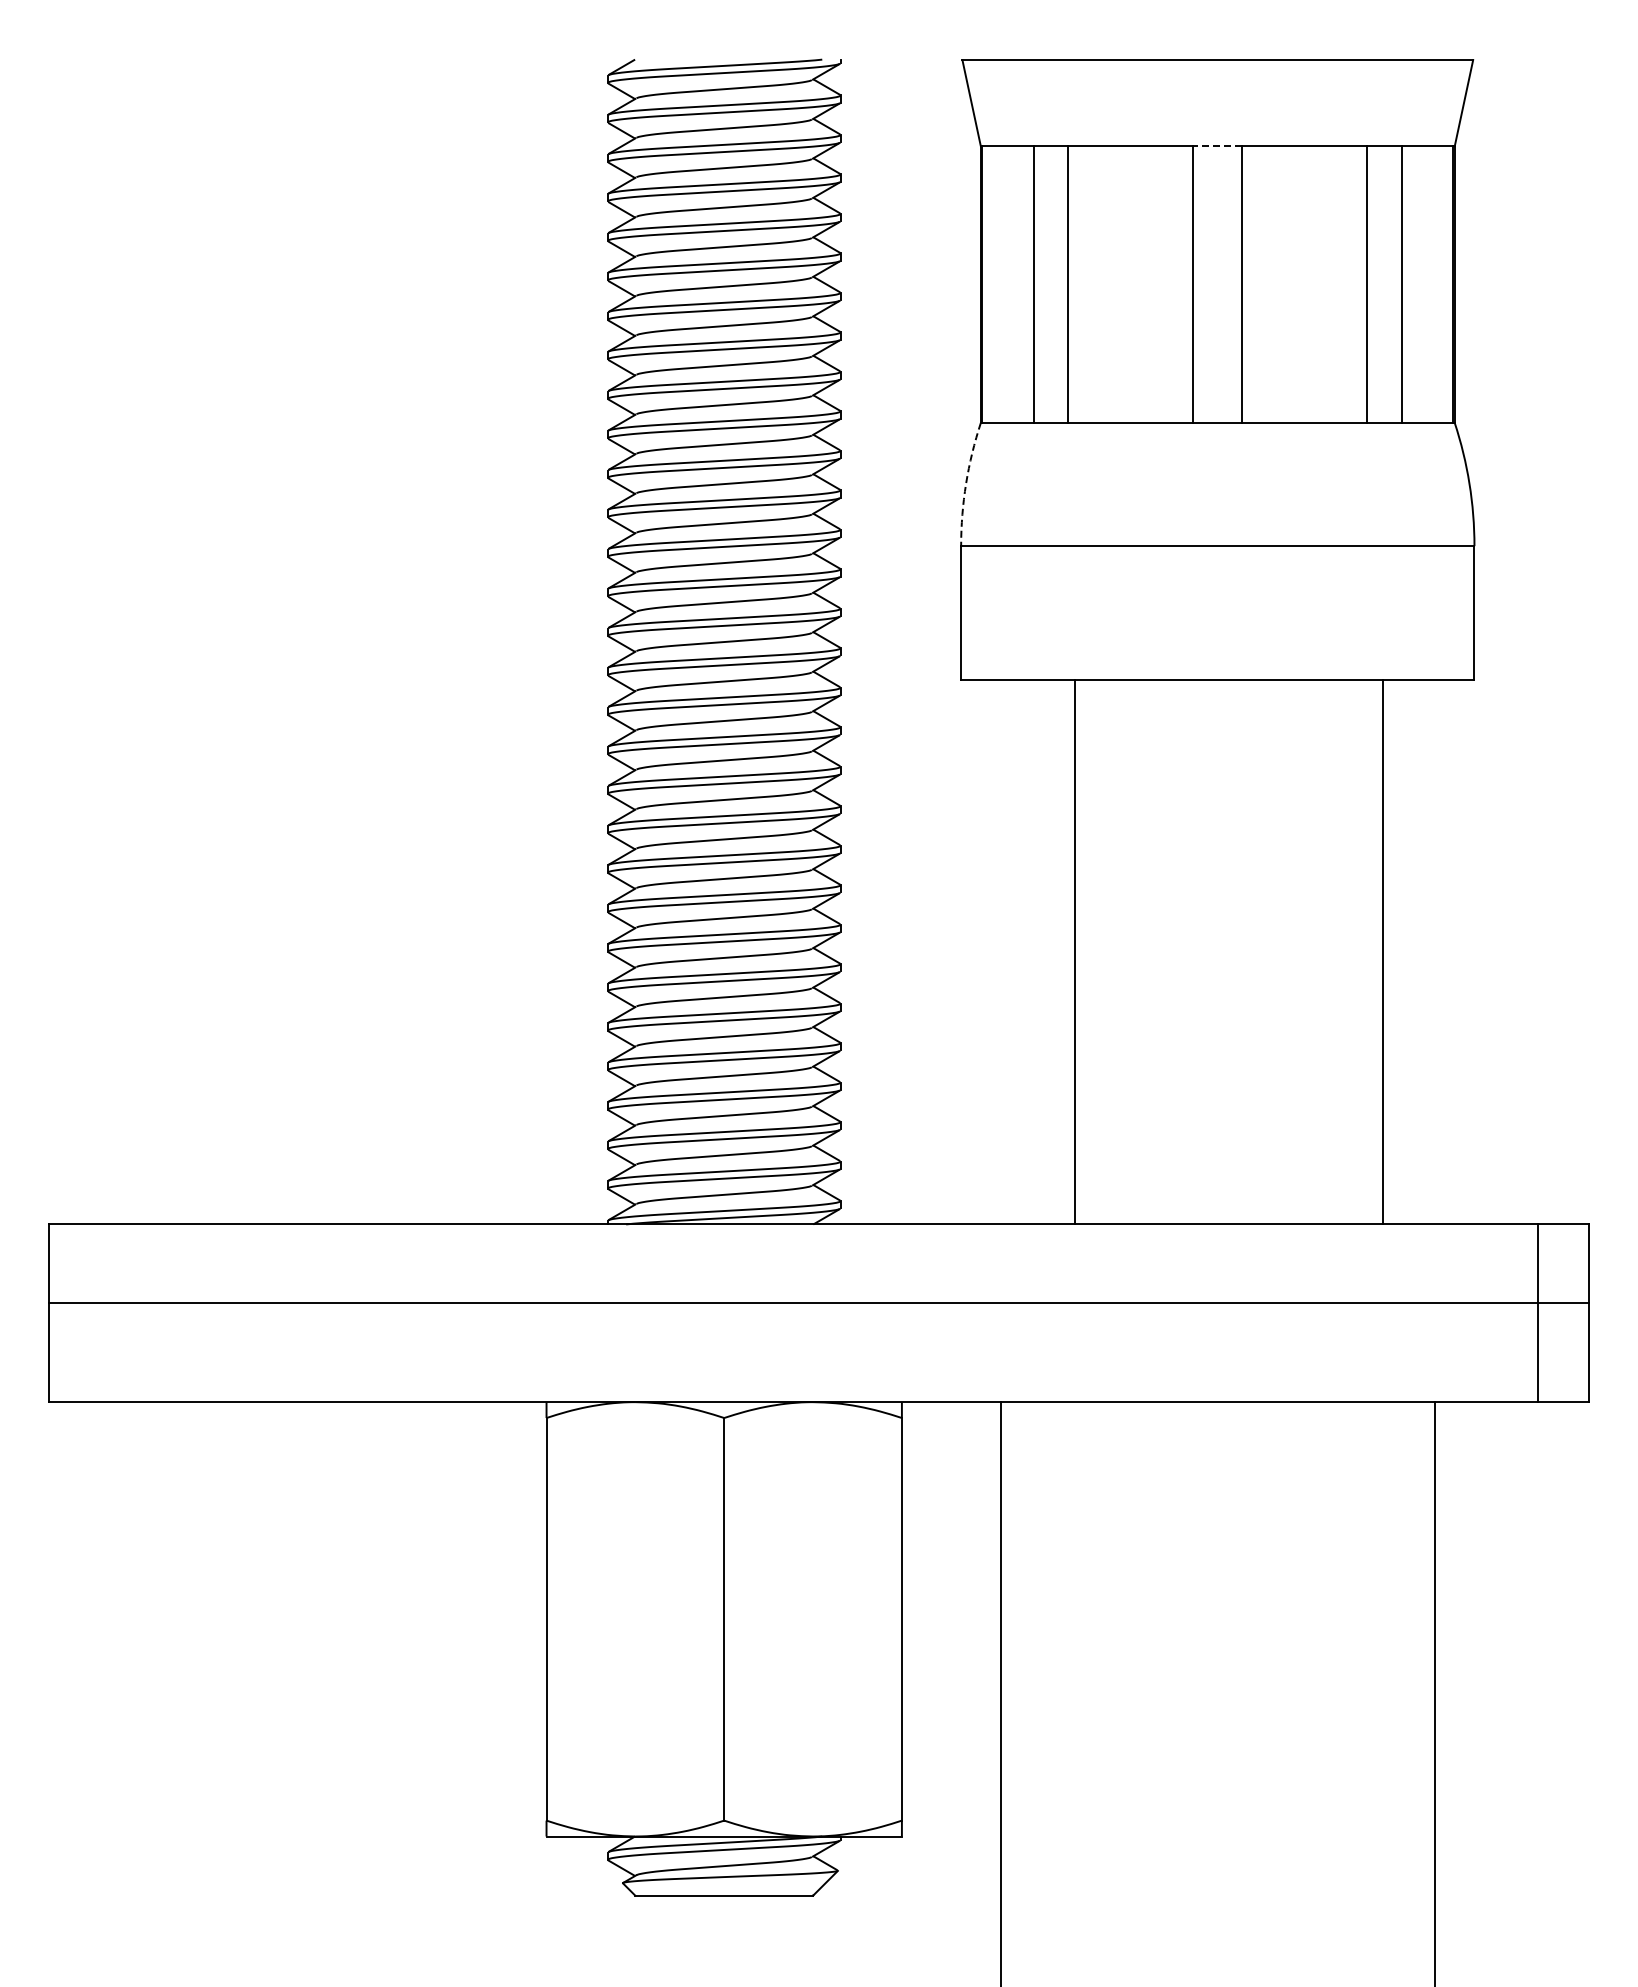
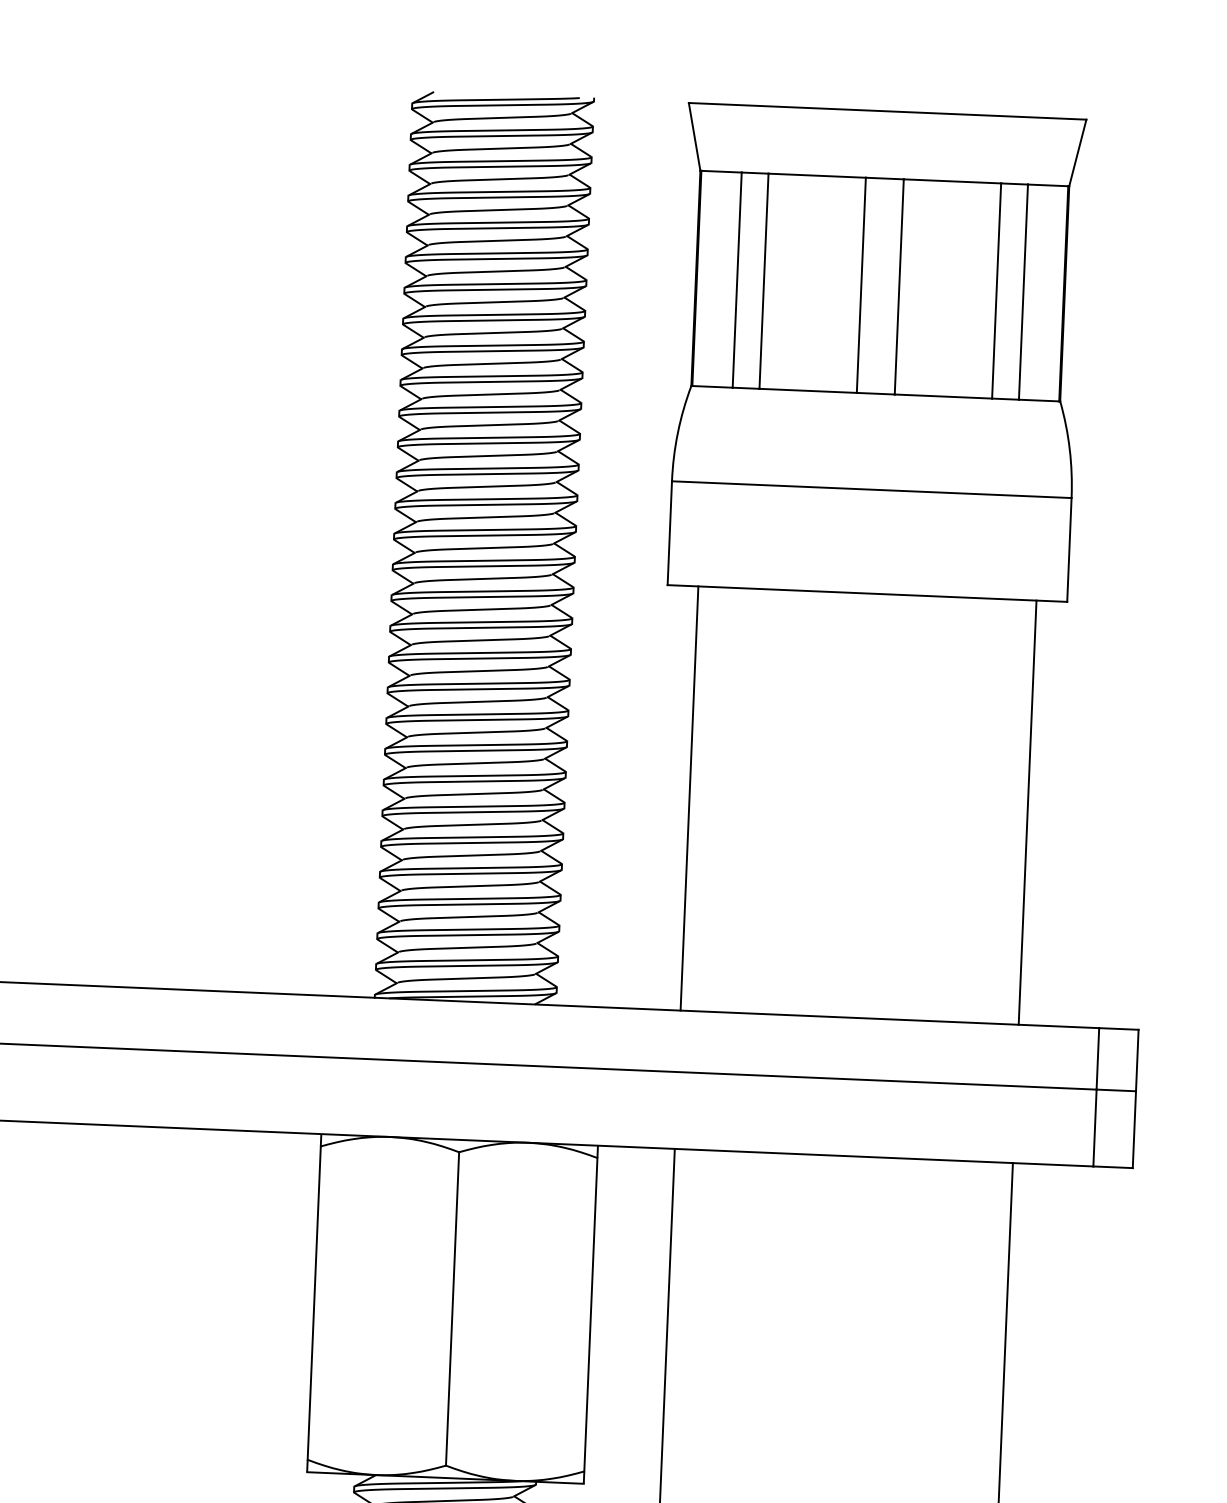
line: (1217, 146) -> (884, 178), dashed -> solid
arc: (966, 483) -> (678, 432), dashed -> solid
line: (1074, 951) -> (689, 798), moved
line: (1382, 951) -> (1027, 812), moved

